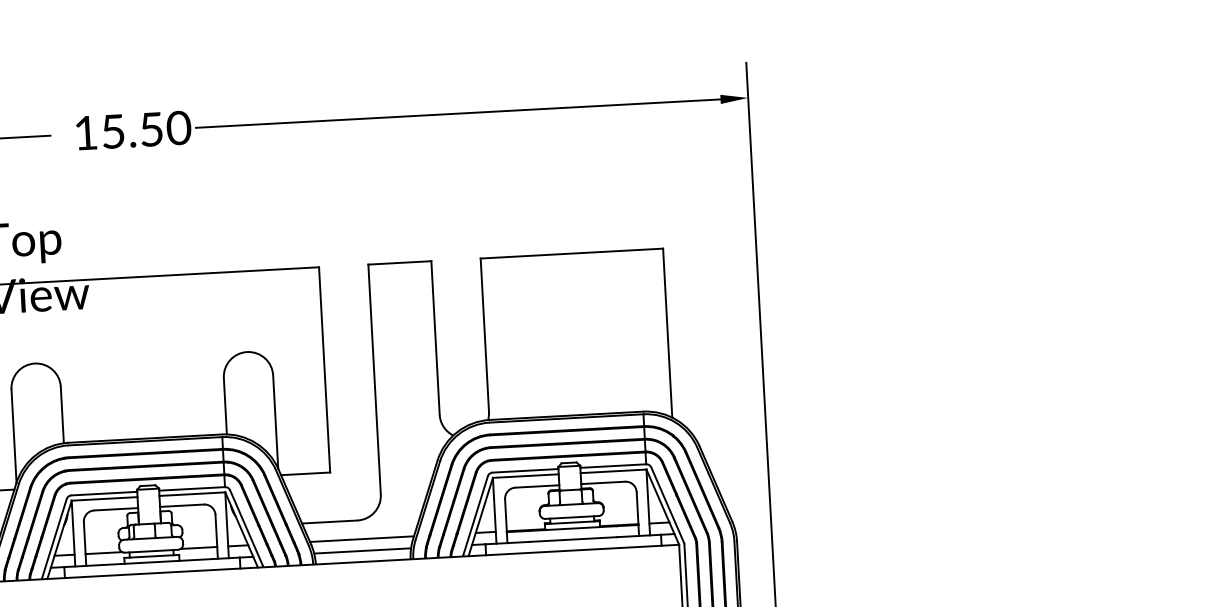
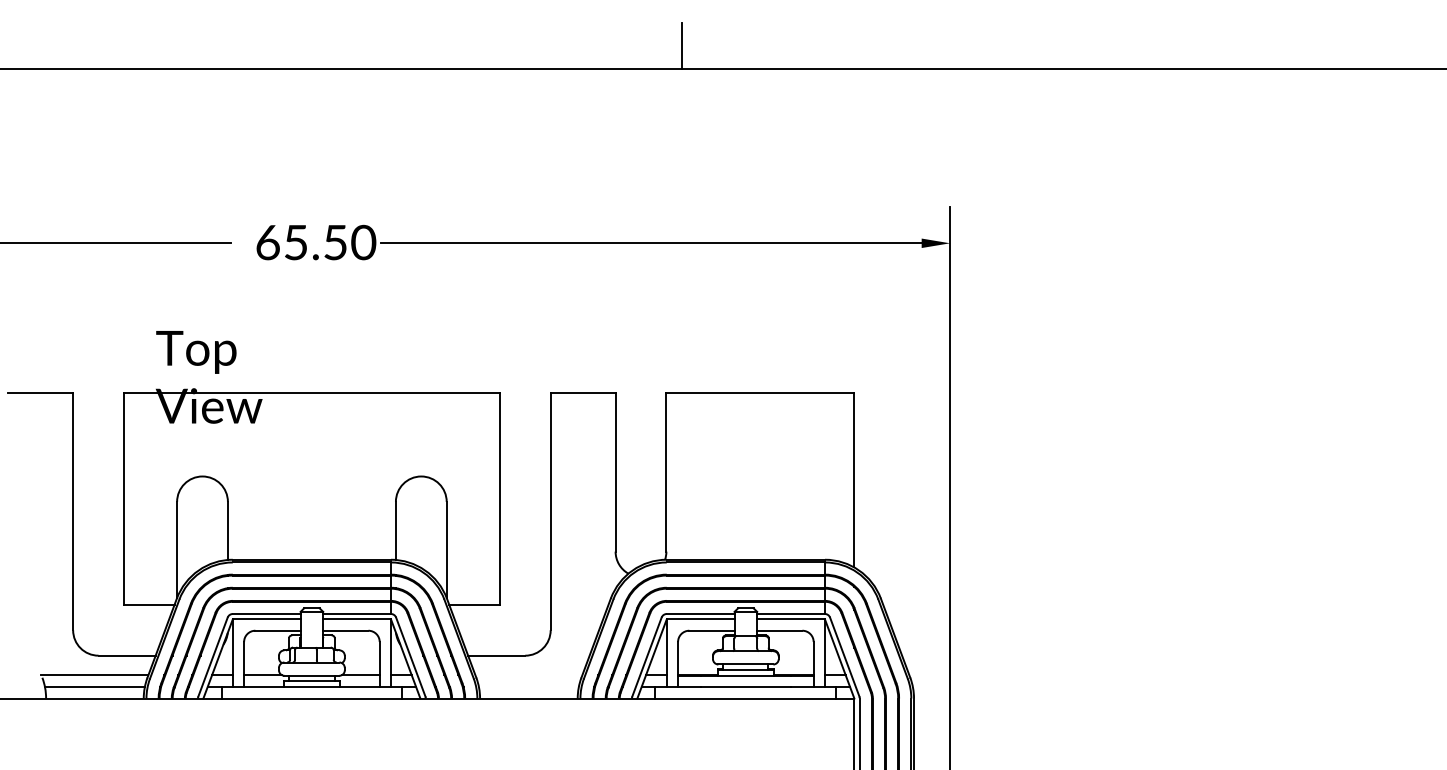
text: (85, 133) -> (267, 242), 15.50 -> 65.50
line: (361, 539) -> (528, 675), removed
line: (362, 551) -> (528, 687), removed

